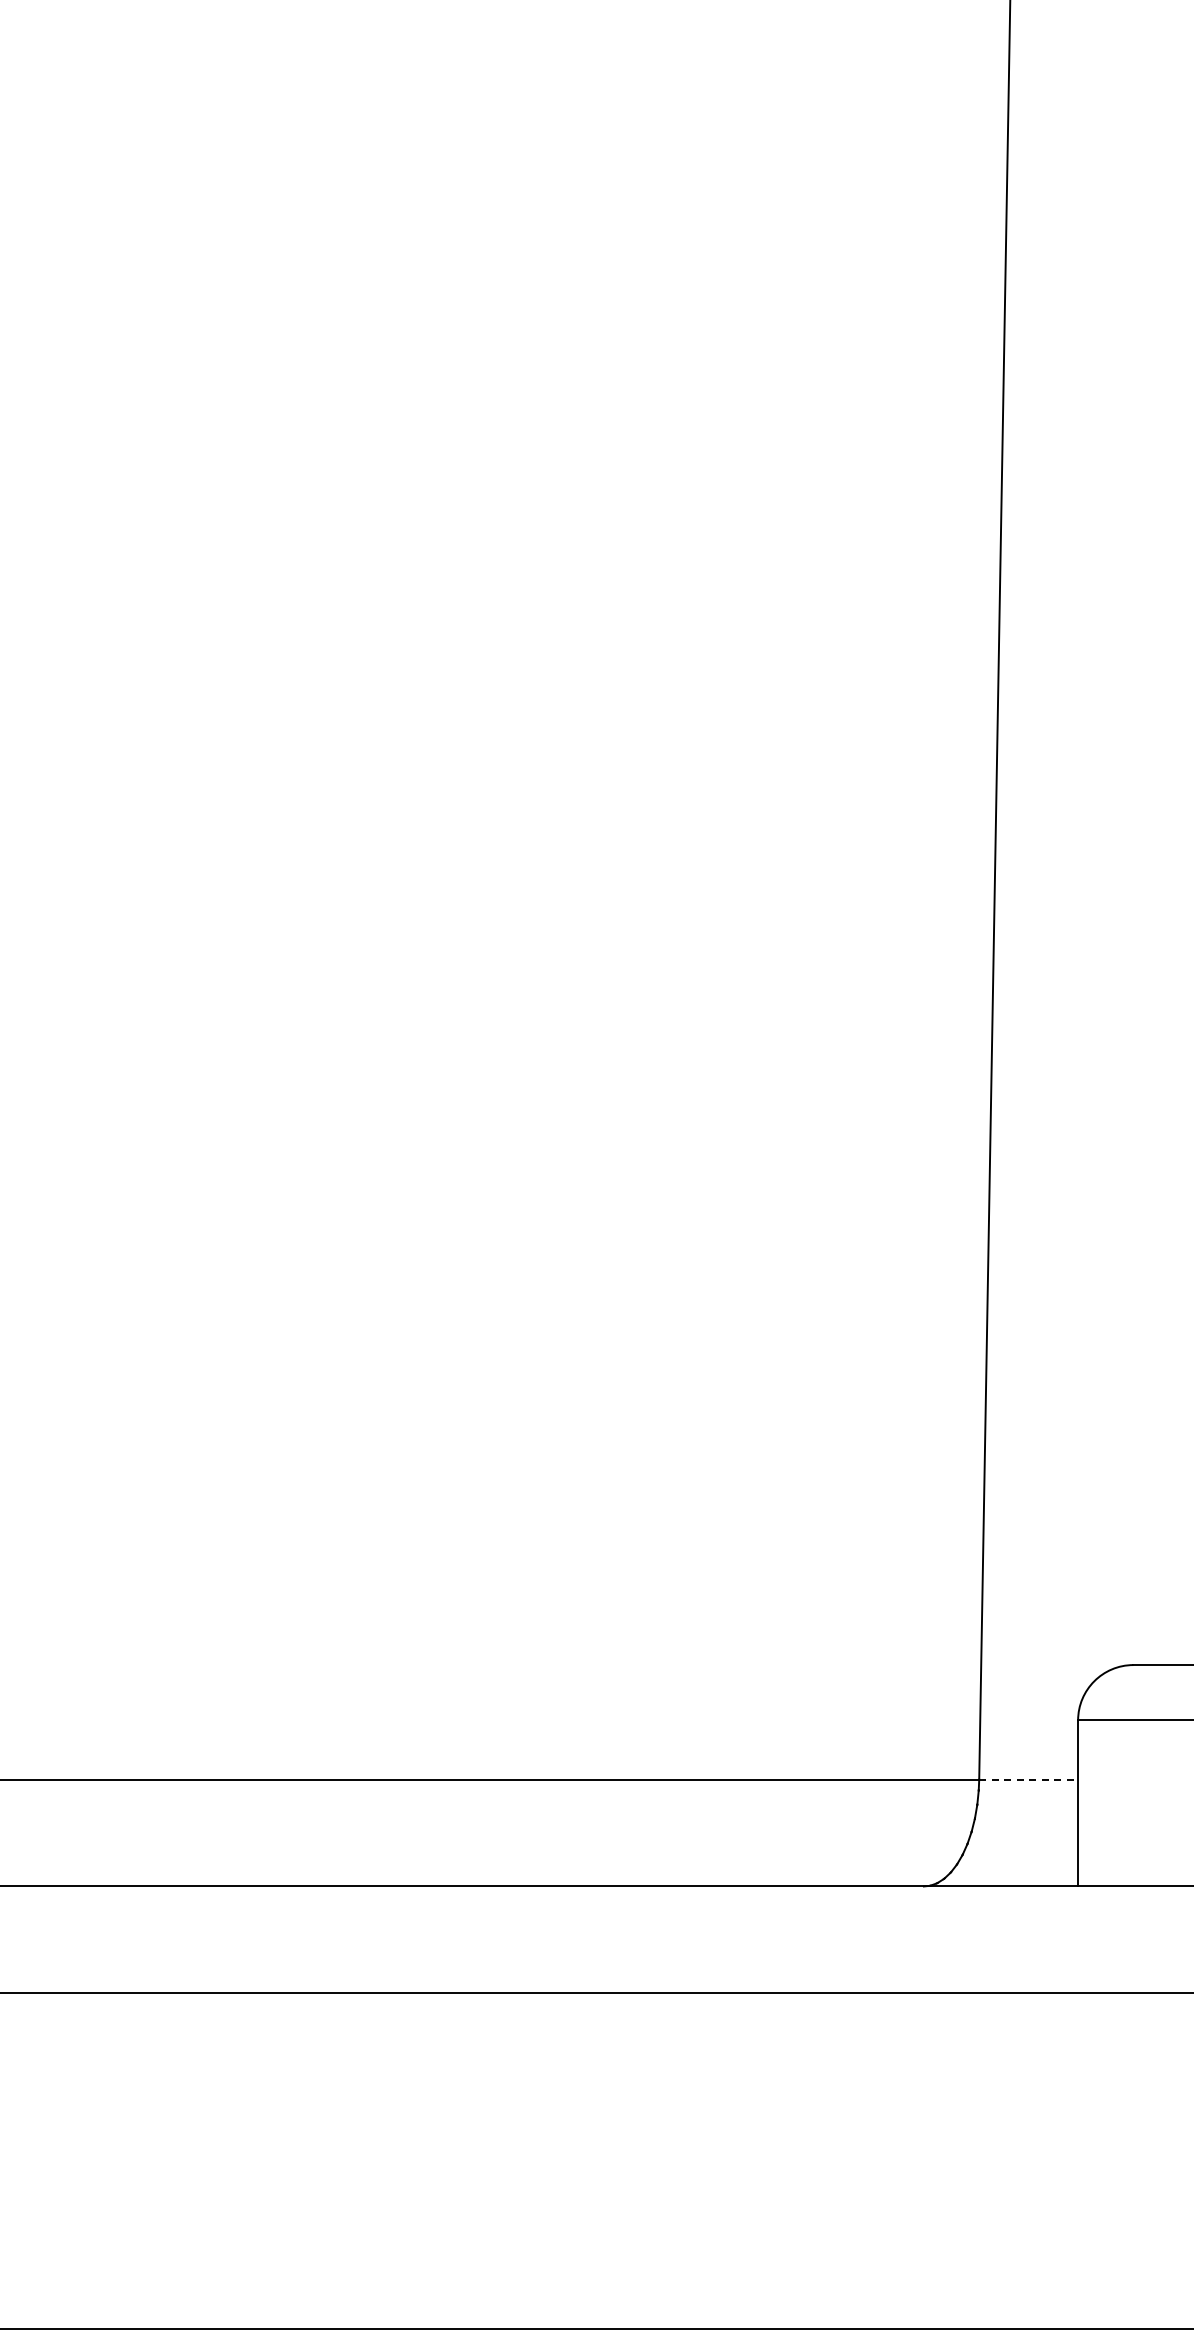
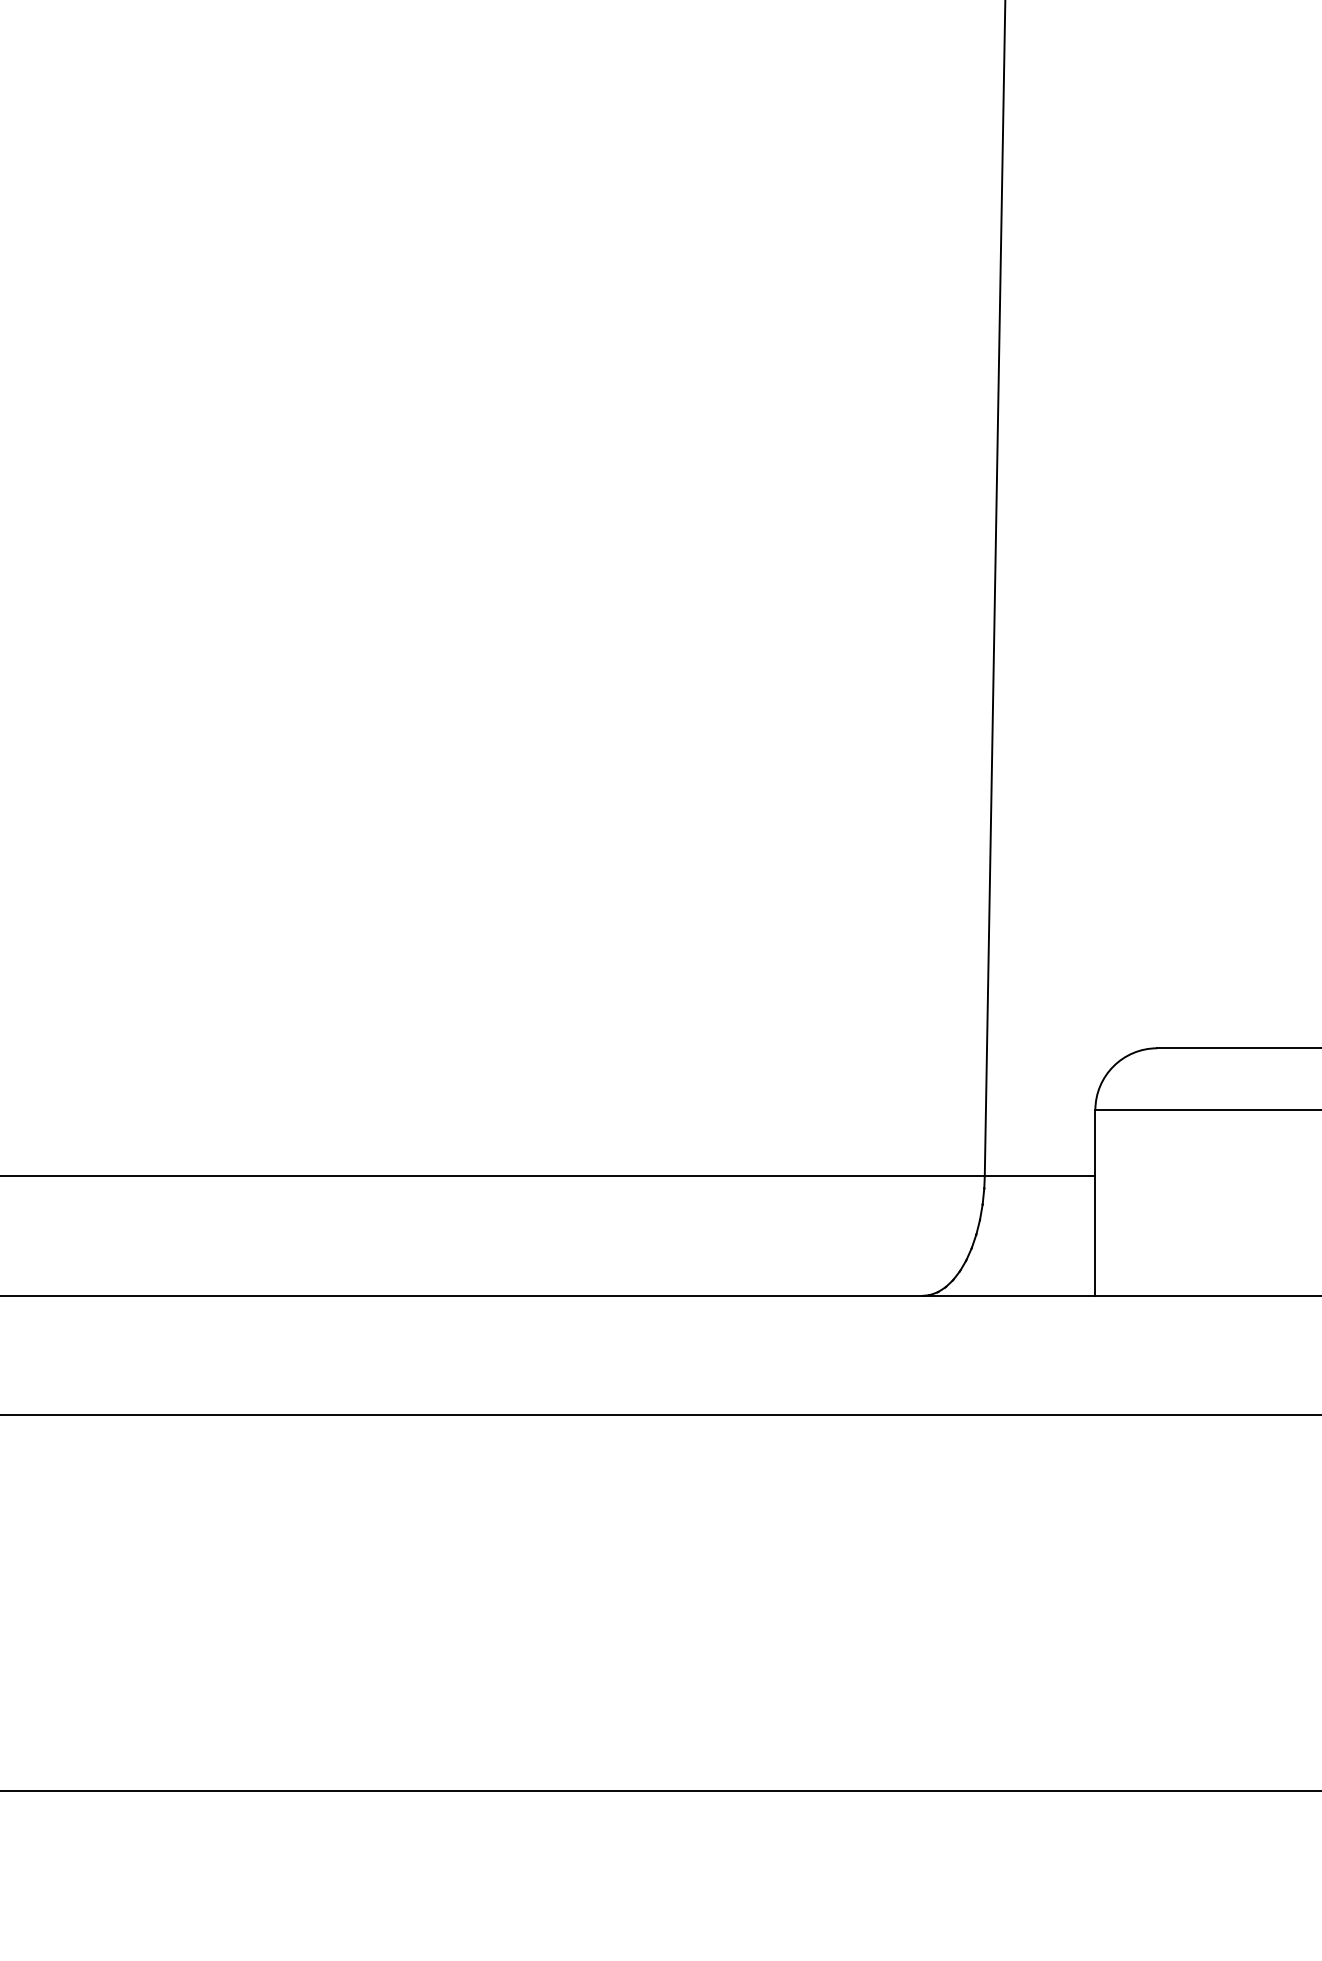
line: (1029, 1779) -> (1041, 1176), dashed -> solid

